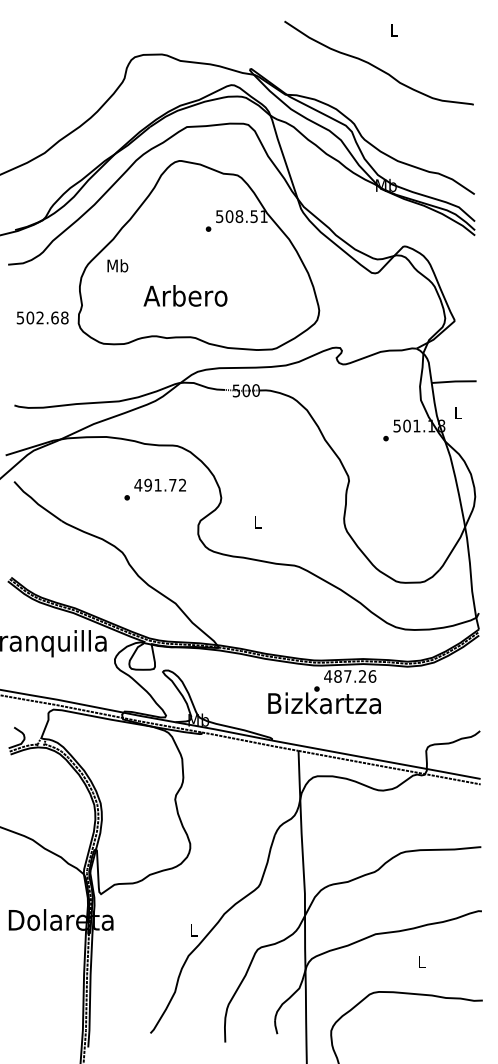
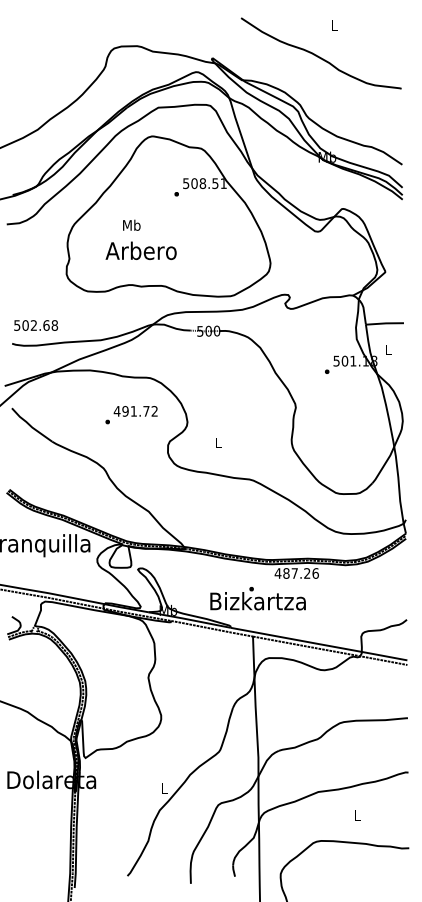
text: (117, 264) -> (131, 224), moved
text: (184, 295) -> (140, 250), moved
text: (41, 317) -> (35, 325), moved
text: (323, 700) -> (257, 598), moved

